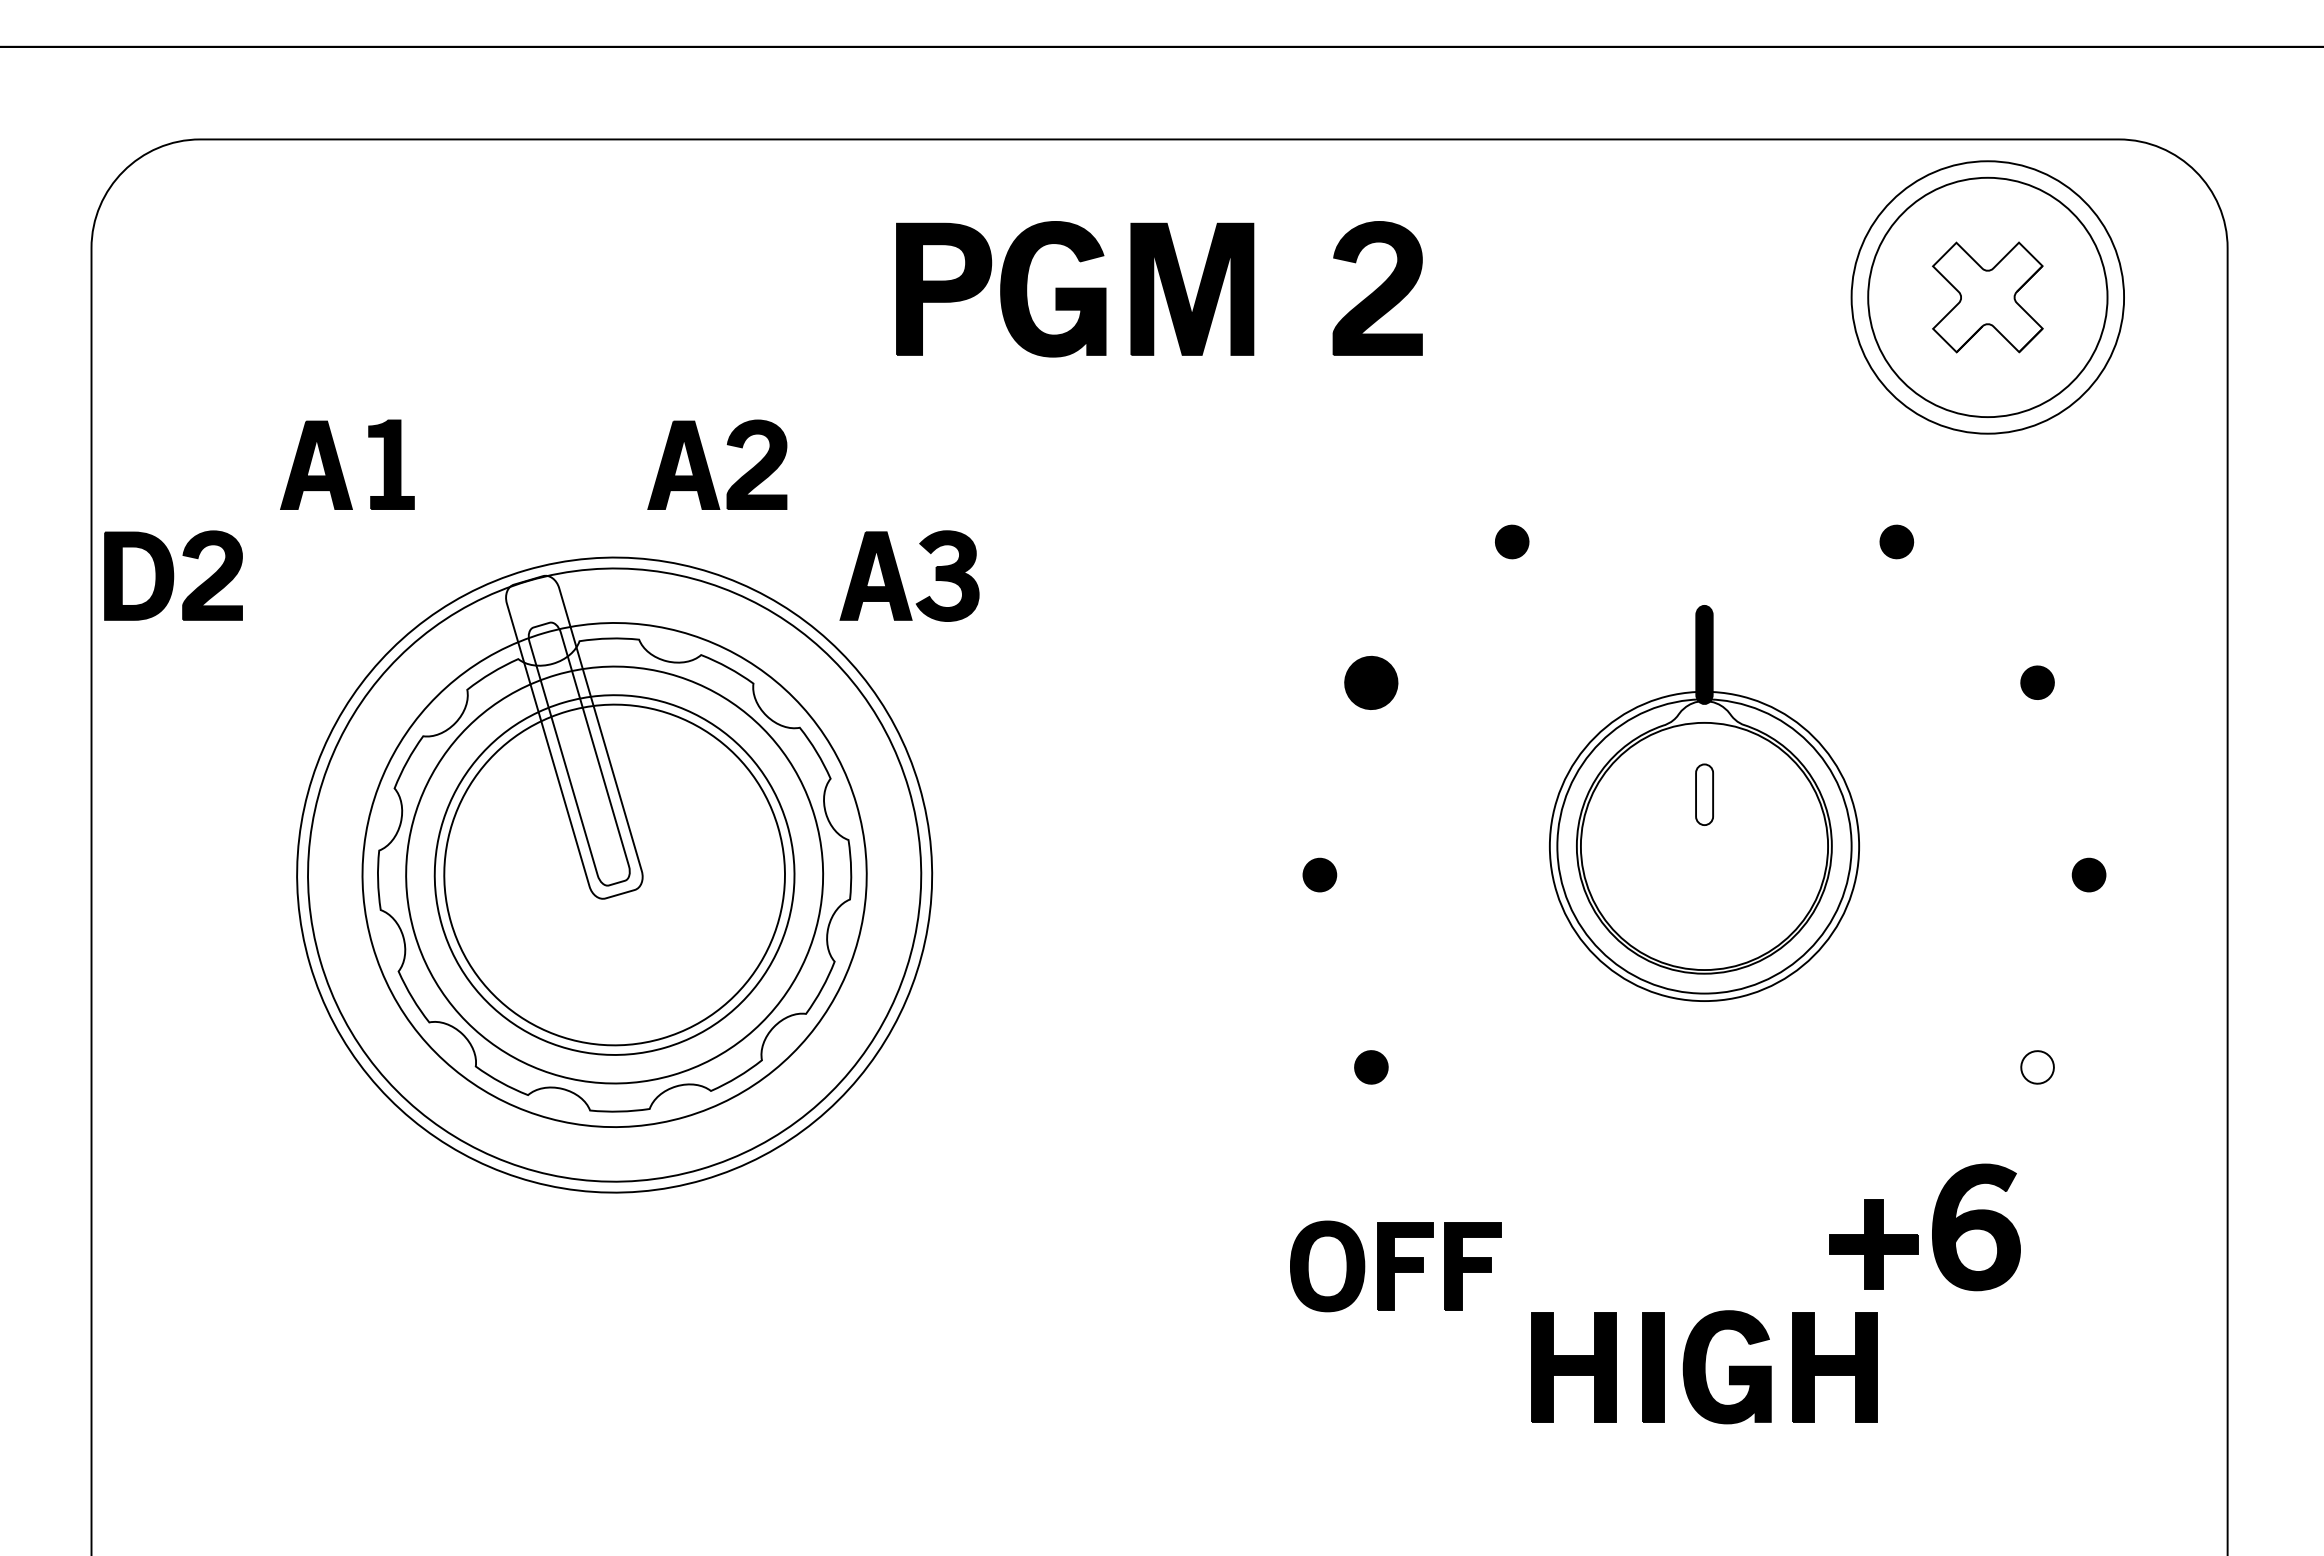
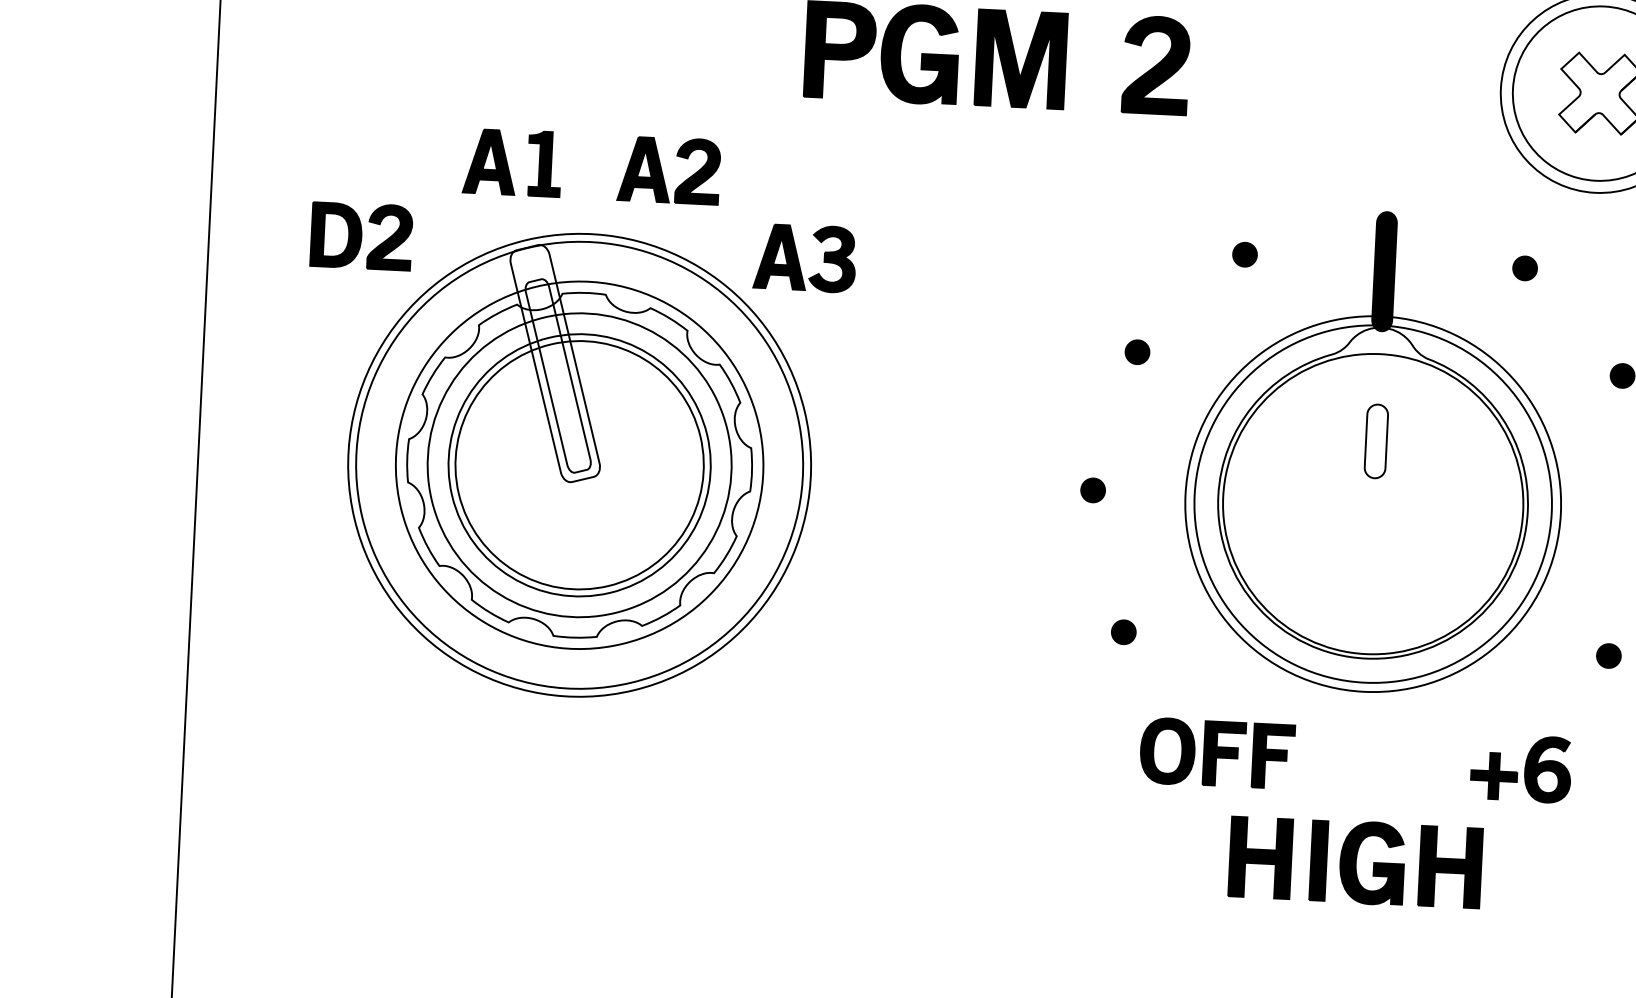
part: (340, 464) -> (507, 162), moved
part: (173, 575) -> (361, 235), moved
part: (1371, 682) -> (1137, 352), size x0.62
part: (1704, 803) -> (1375, 452), size x1.67
fill: (2037, 1067) -> (1608, 656), added
part: (1924, 1227) -> (1520, 768), size x0.71
part: (1395, 1266) -> (1217, 753), moved

